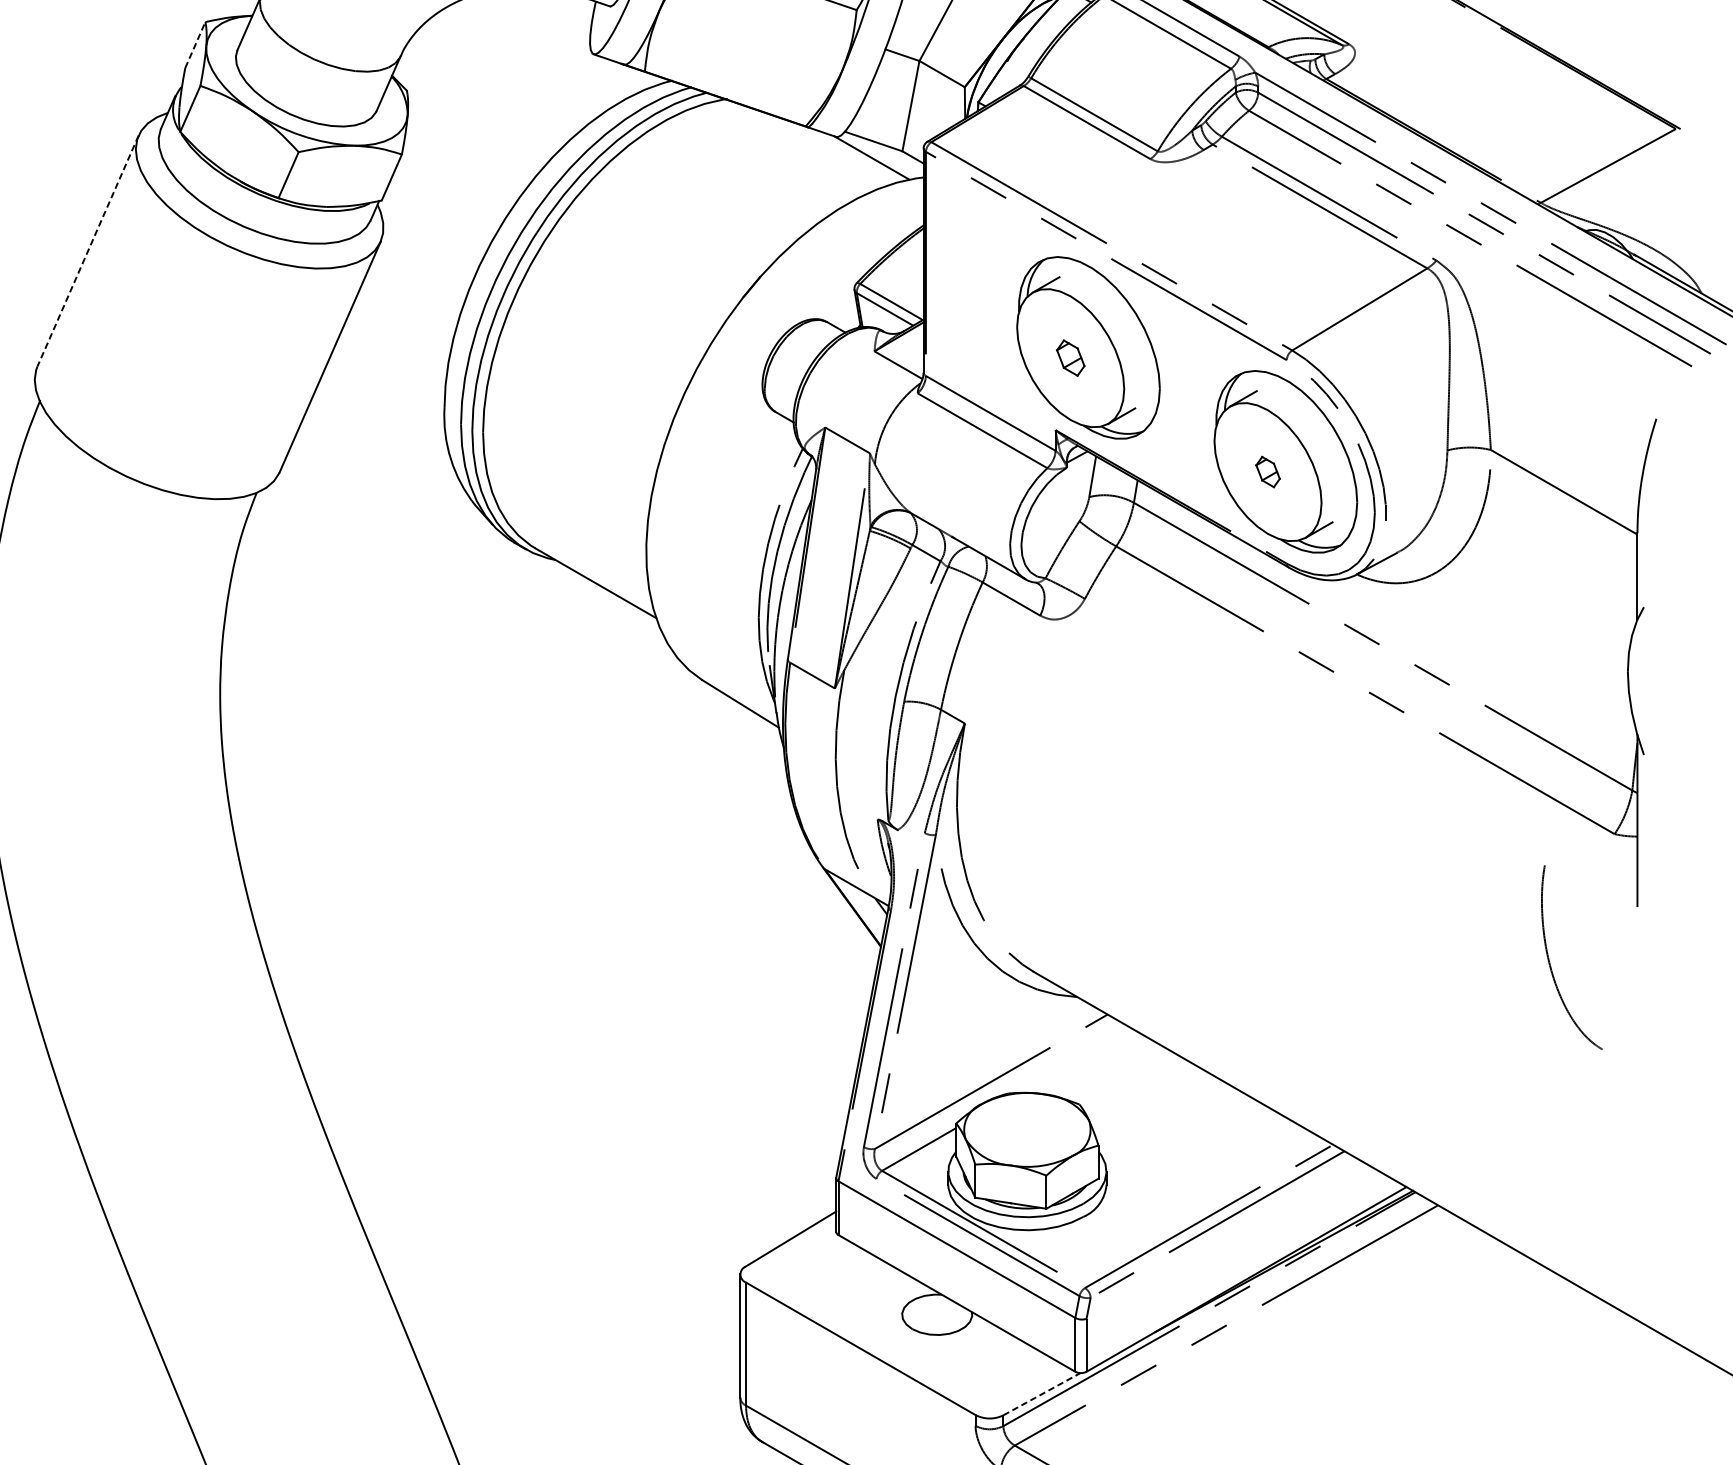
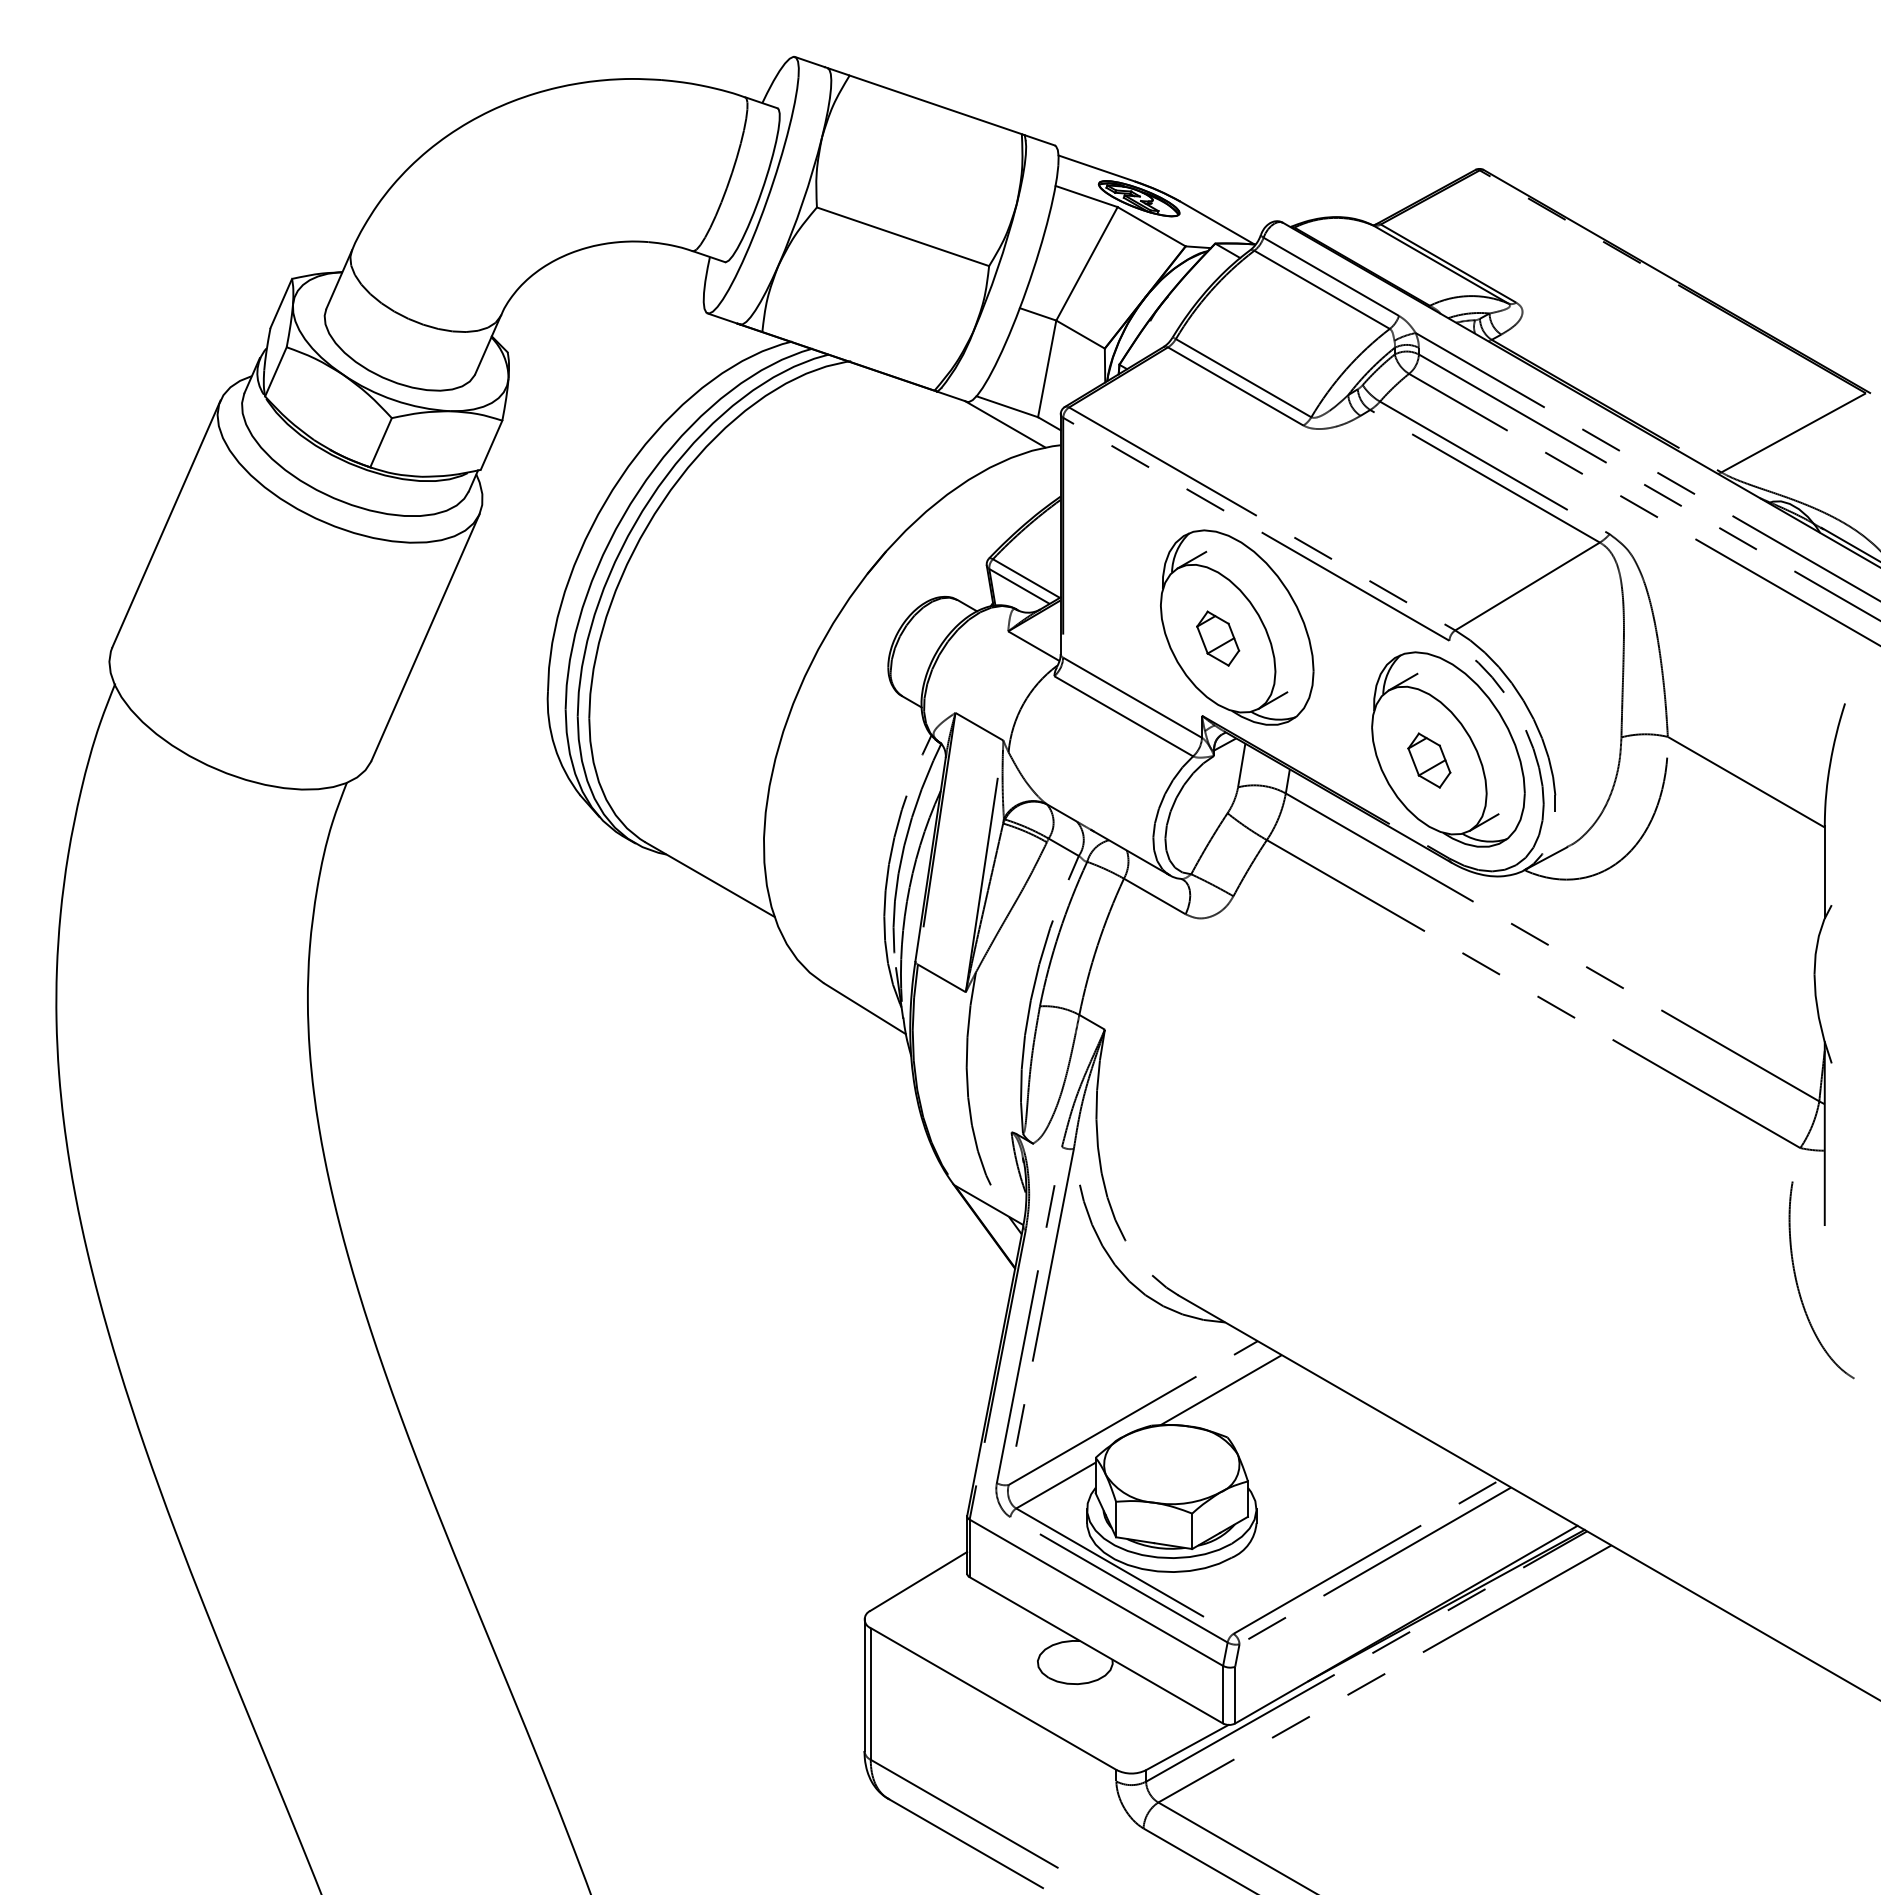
line: (195, 45) -> (281, 303), dashed -> solid
line: (88, 250) -> (166, 523), dashed -> solid
part: (1071, 358) -> (1218, 638), size x1.43
part: (1268, 472) -> (1429, 760), size x1.67
curve: (1550, 961) -> (1798, 1284), moved
line: (1072, 1060) -> (1220, 1390), added
line: (1042, 1394) -> (1187, 1747), dashed -> solid

